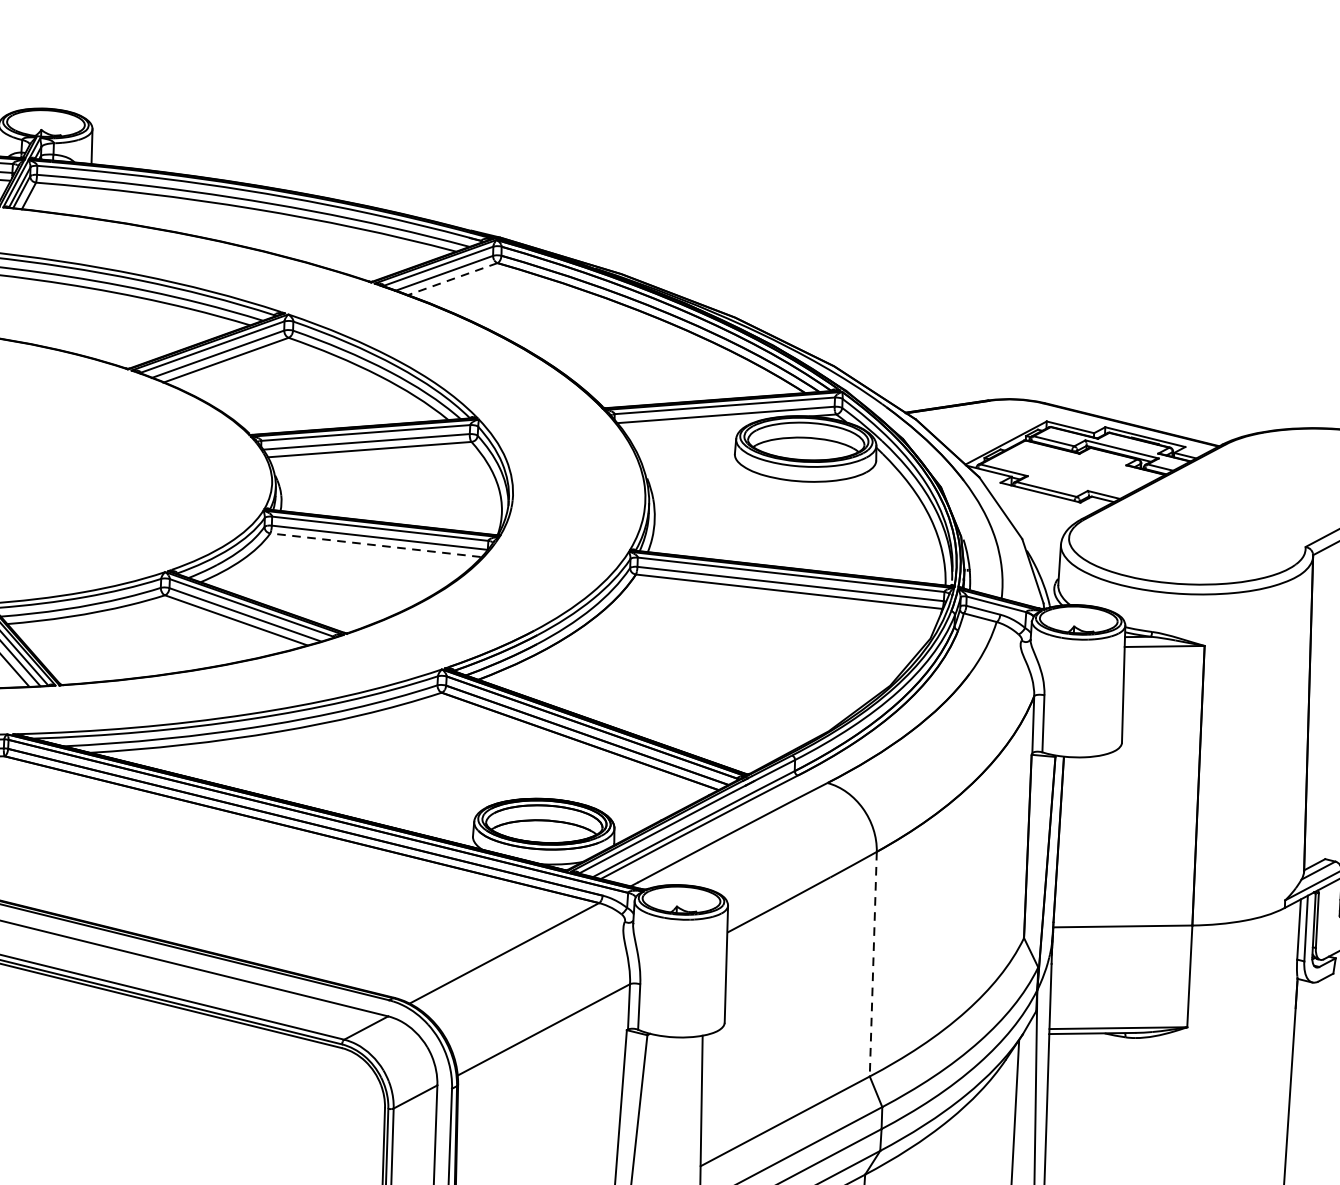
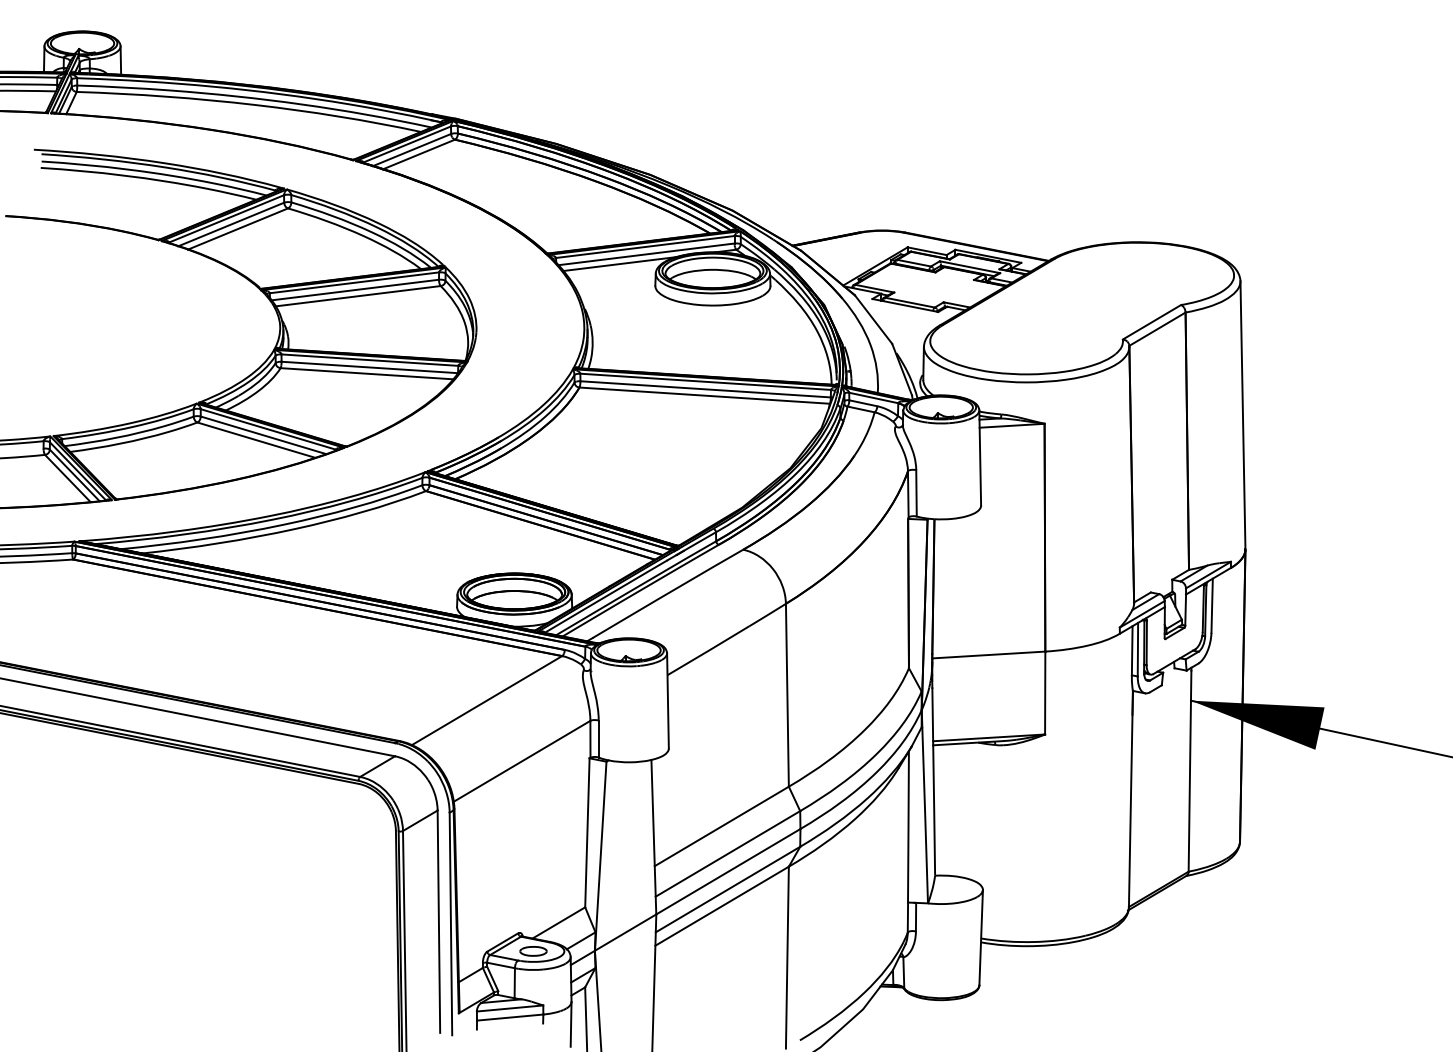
line: (451, 279) -> (418, 154), dashed -> solid
line: (692, 425) -> (619, 264), added
line: (375, 544) -> (366, 373), dashed -> solid
line: (873, 964) -> (787, 695), dashed -> solid

